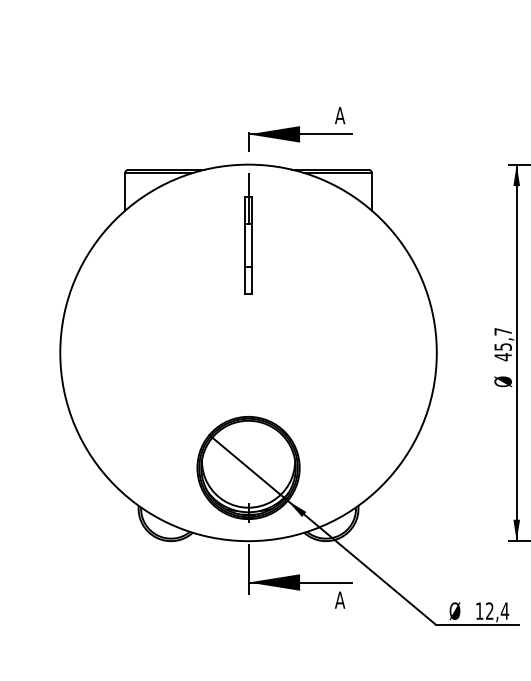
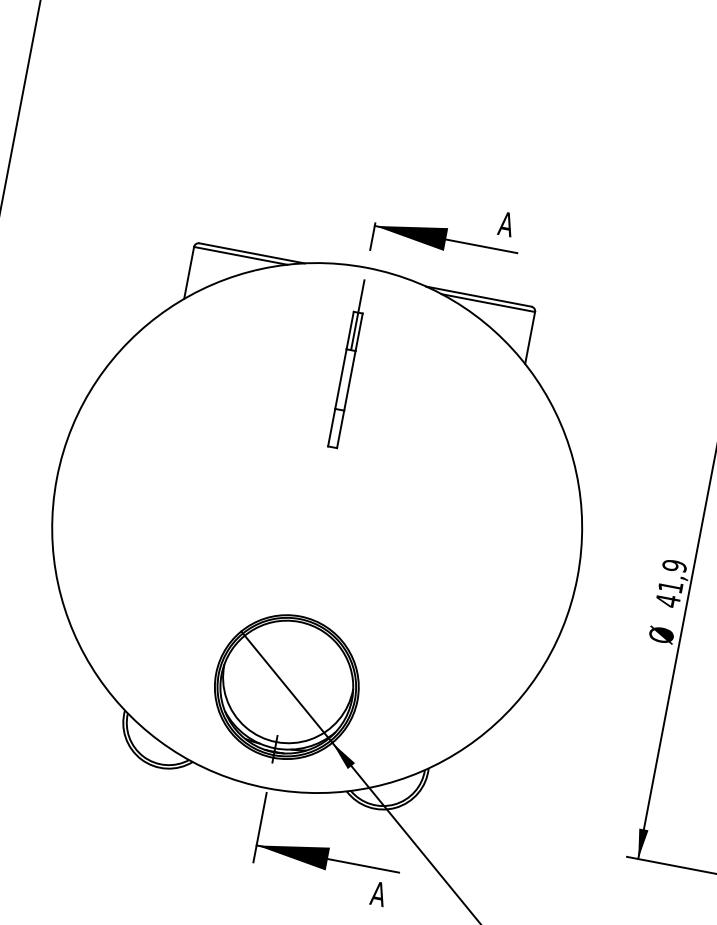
text: (502, 338) -> (672, 575), 45,7 -> 41,9

